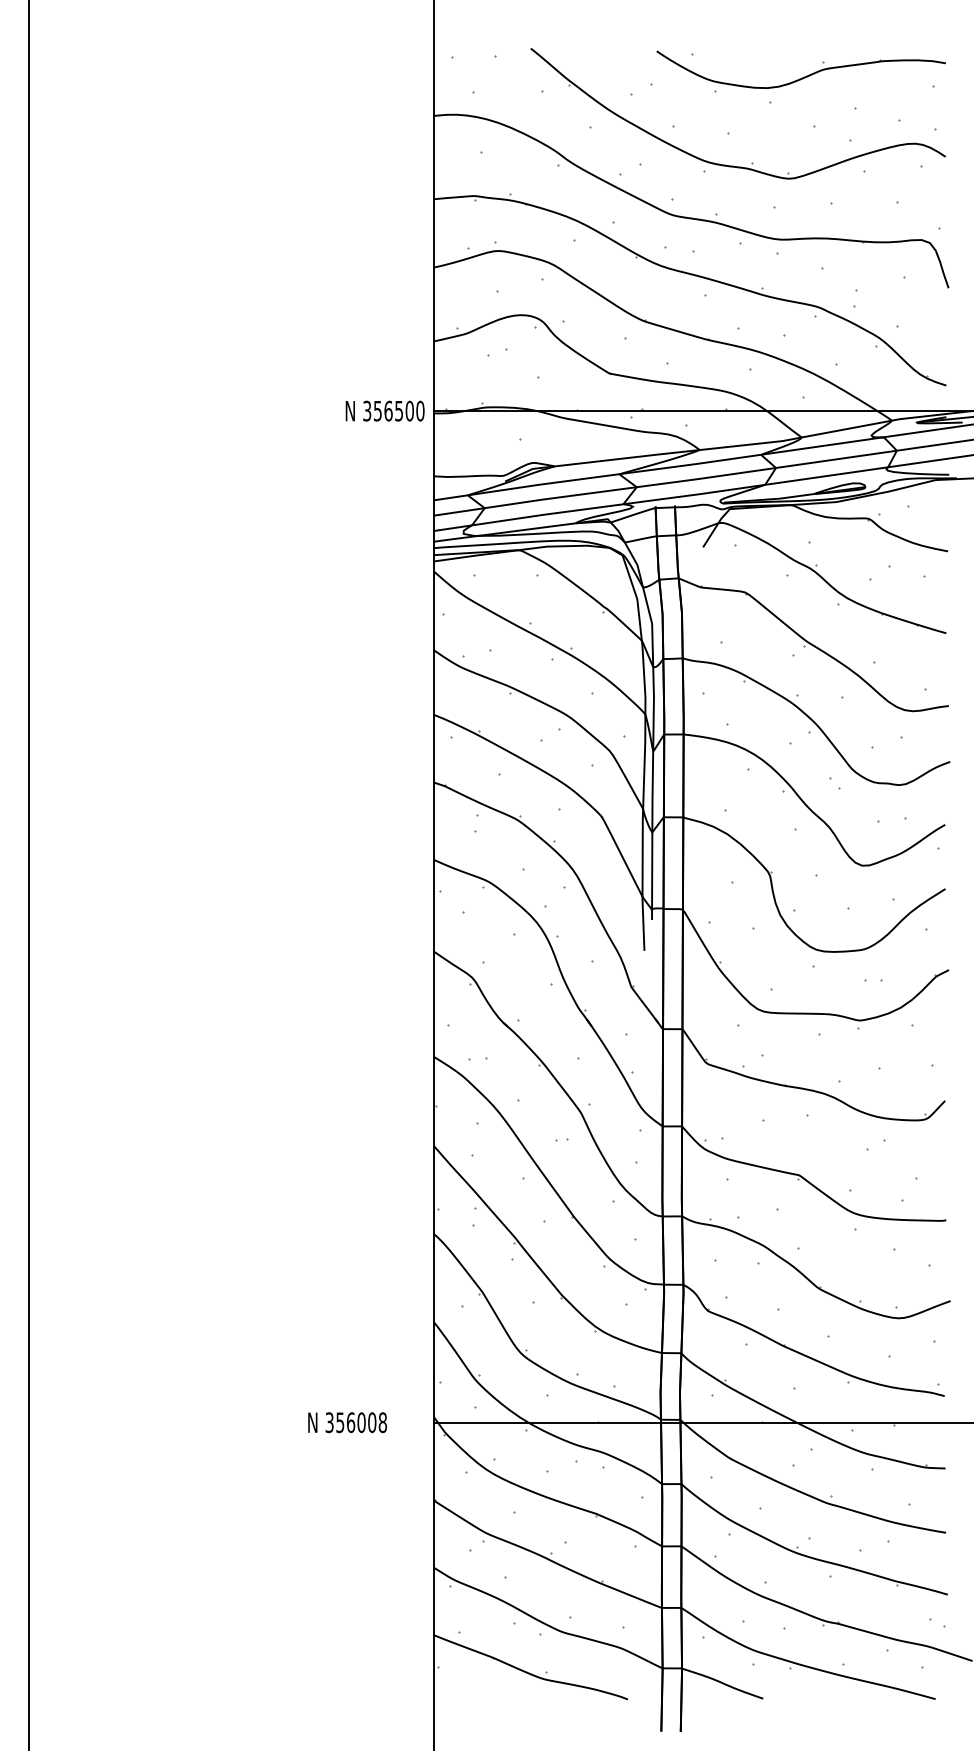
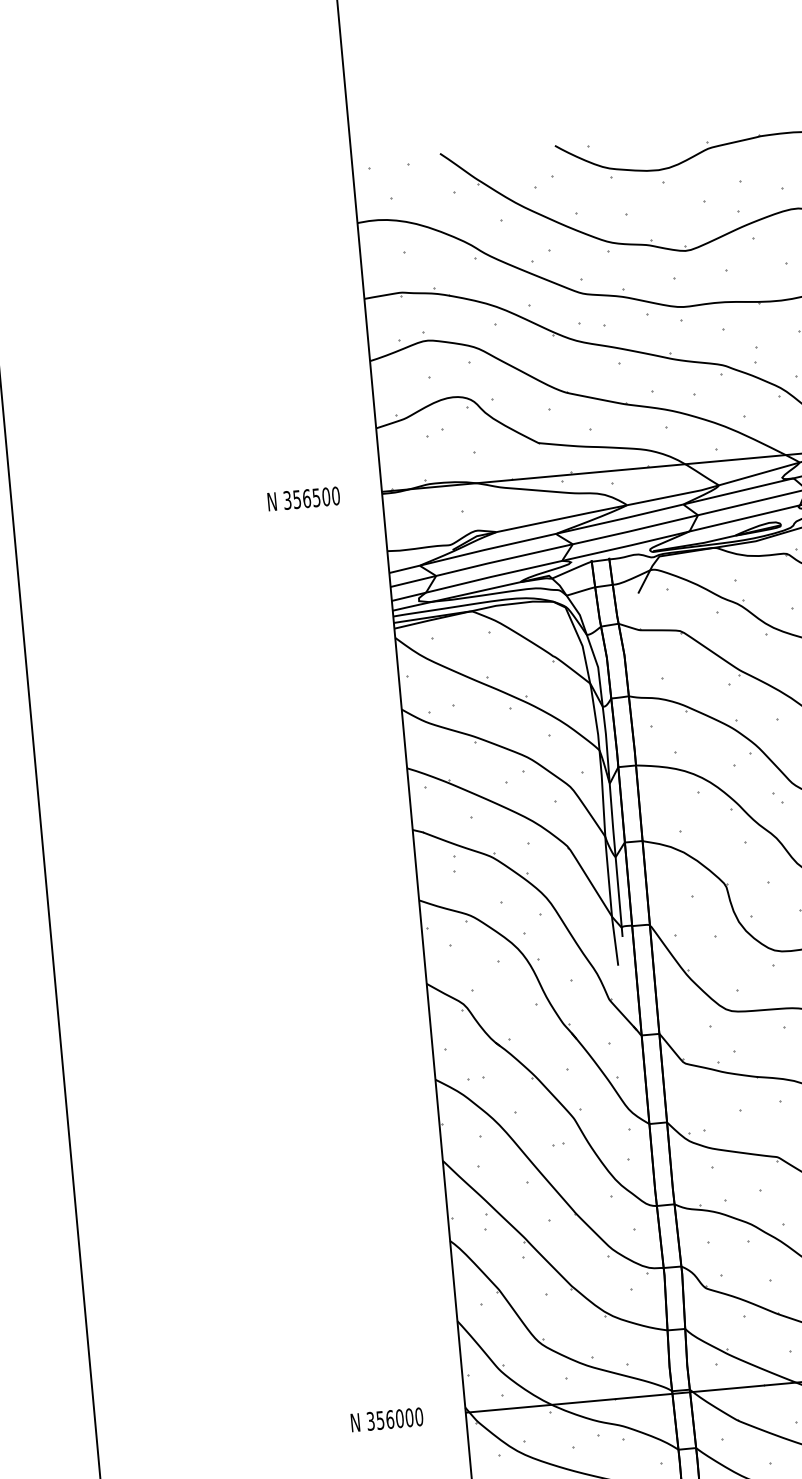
text: (384, 410) -> (303, 498), moved
text: (382, 1422) -> (418, 1416), 356008 -> 356000

